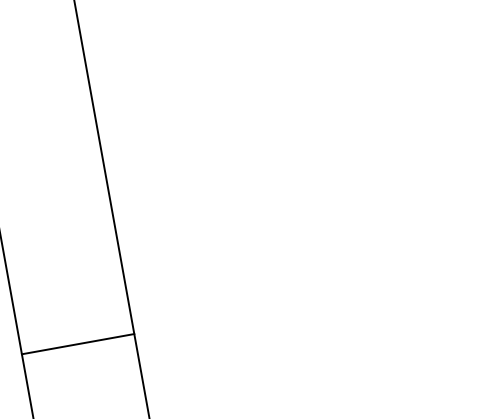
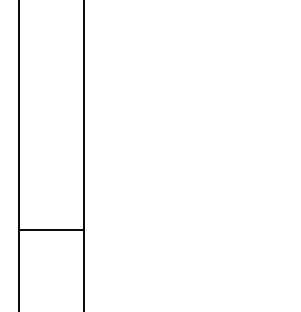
line: (77, 344) -> (51, 230), moved

